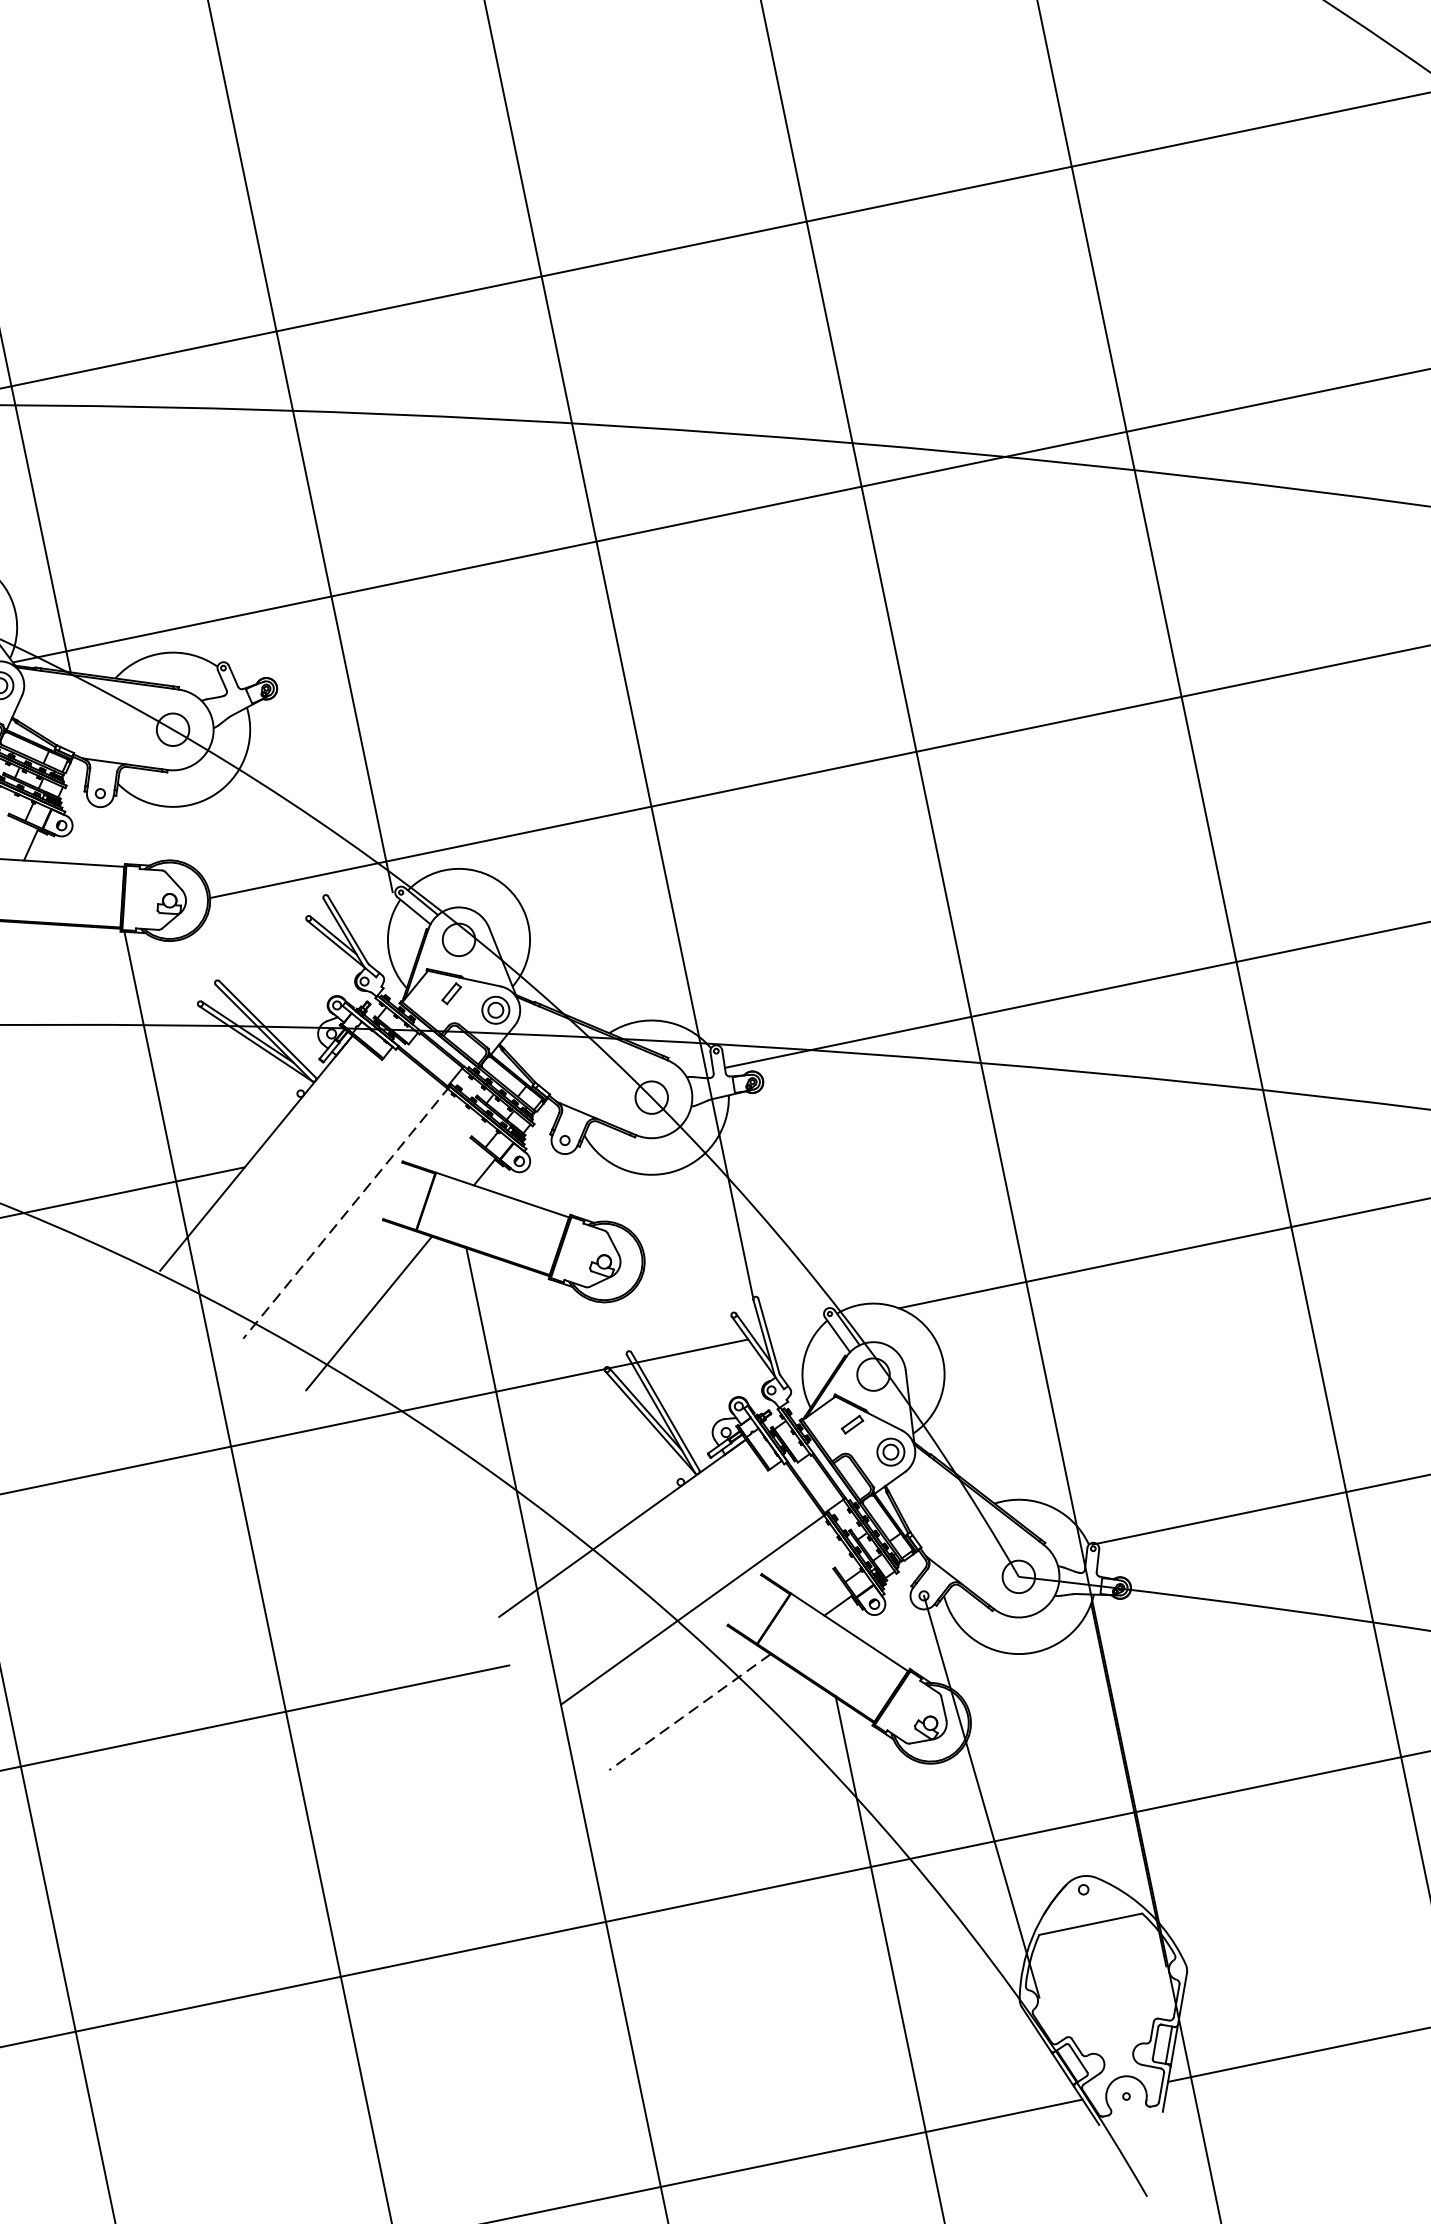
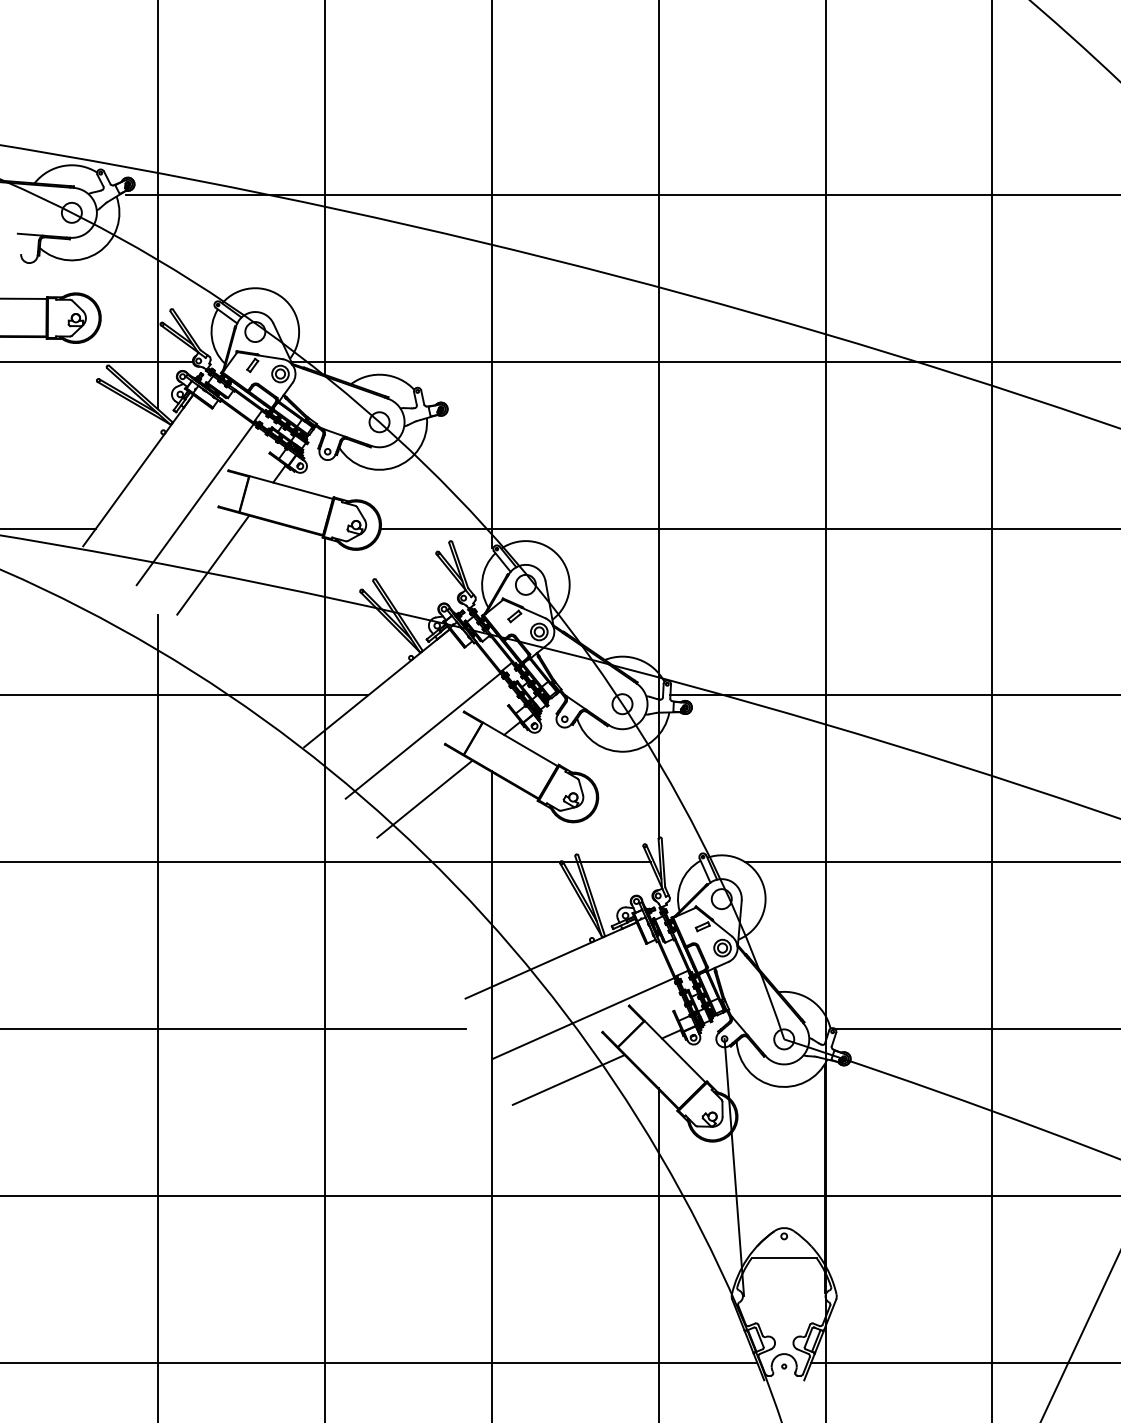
line: (345, 1212) -> (423, 735), dashed -> solid
line: (689, 1713) -> (568, 1080), dashed -> solid

